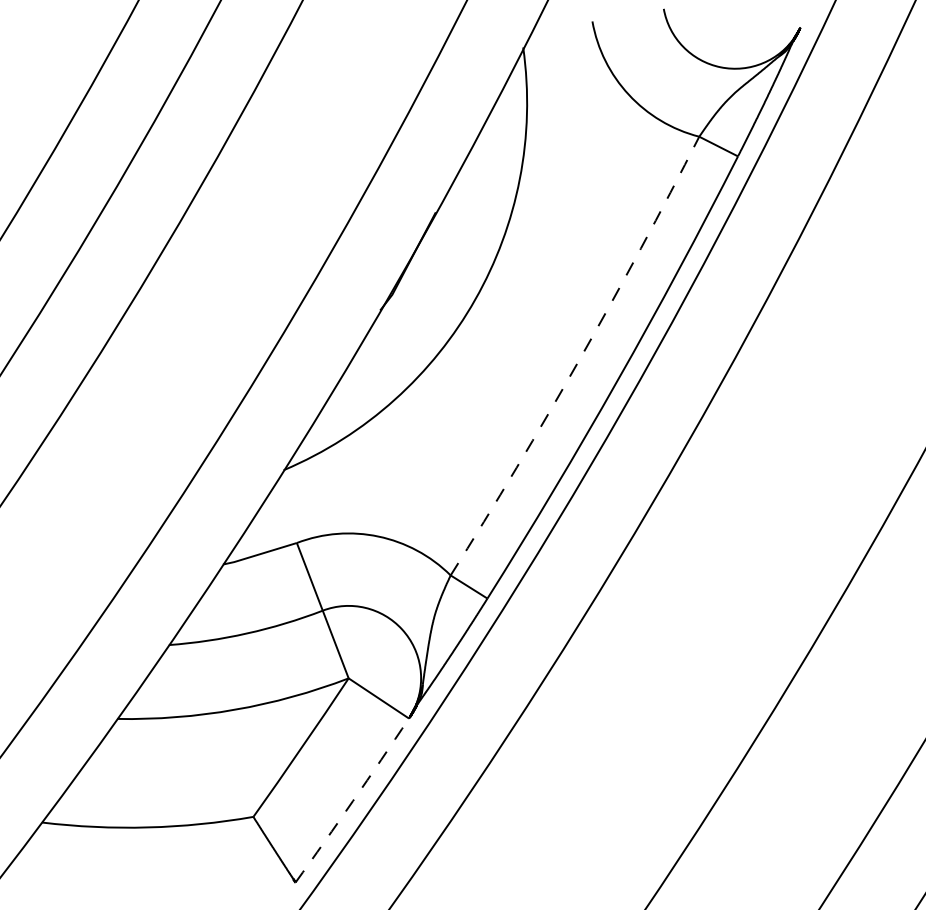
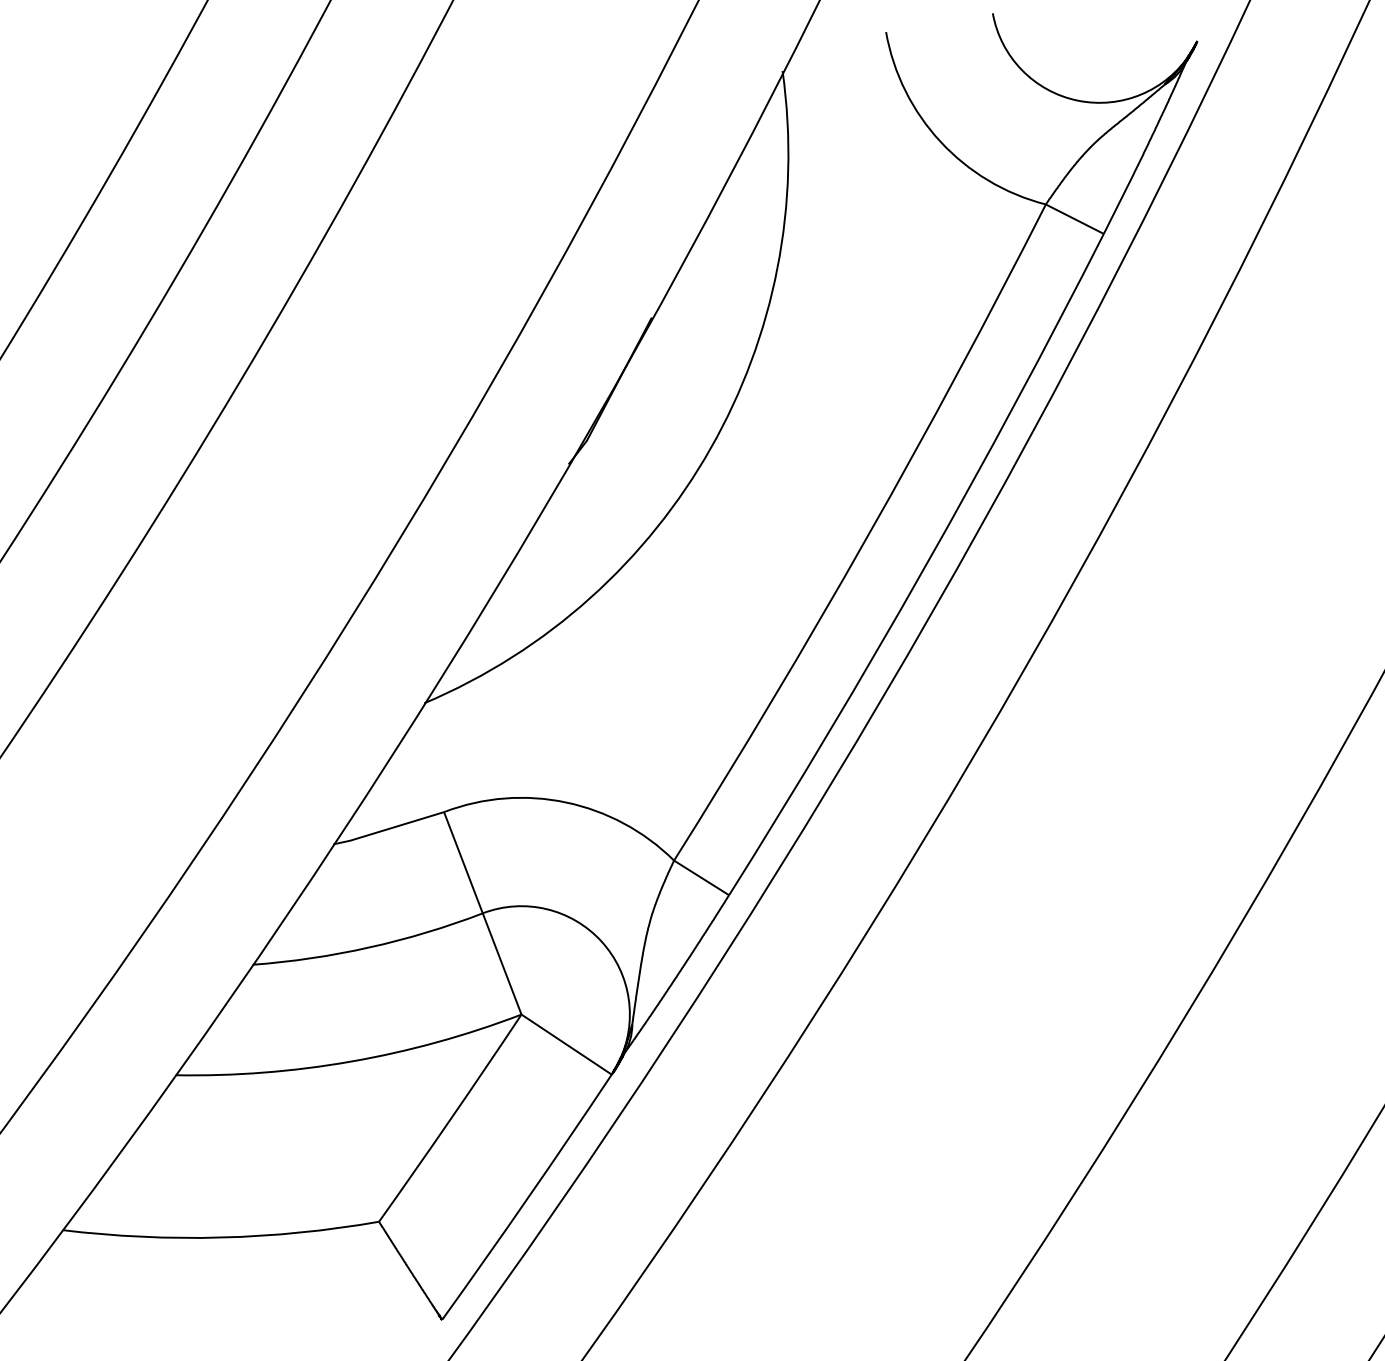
arc: (580, 358) -> (868, 536), dashed -> solid
arc: (353, 801) -> (528, 1198), dashed -> solid

